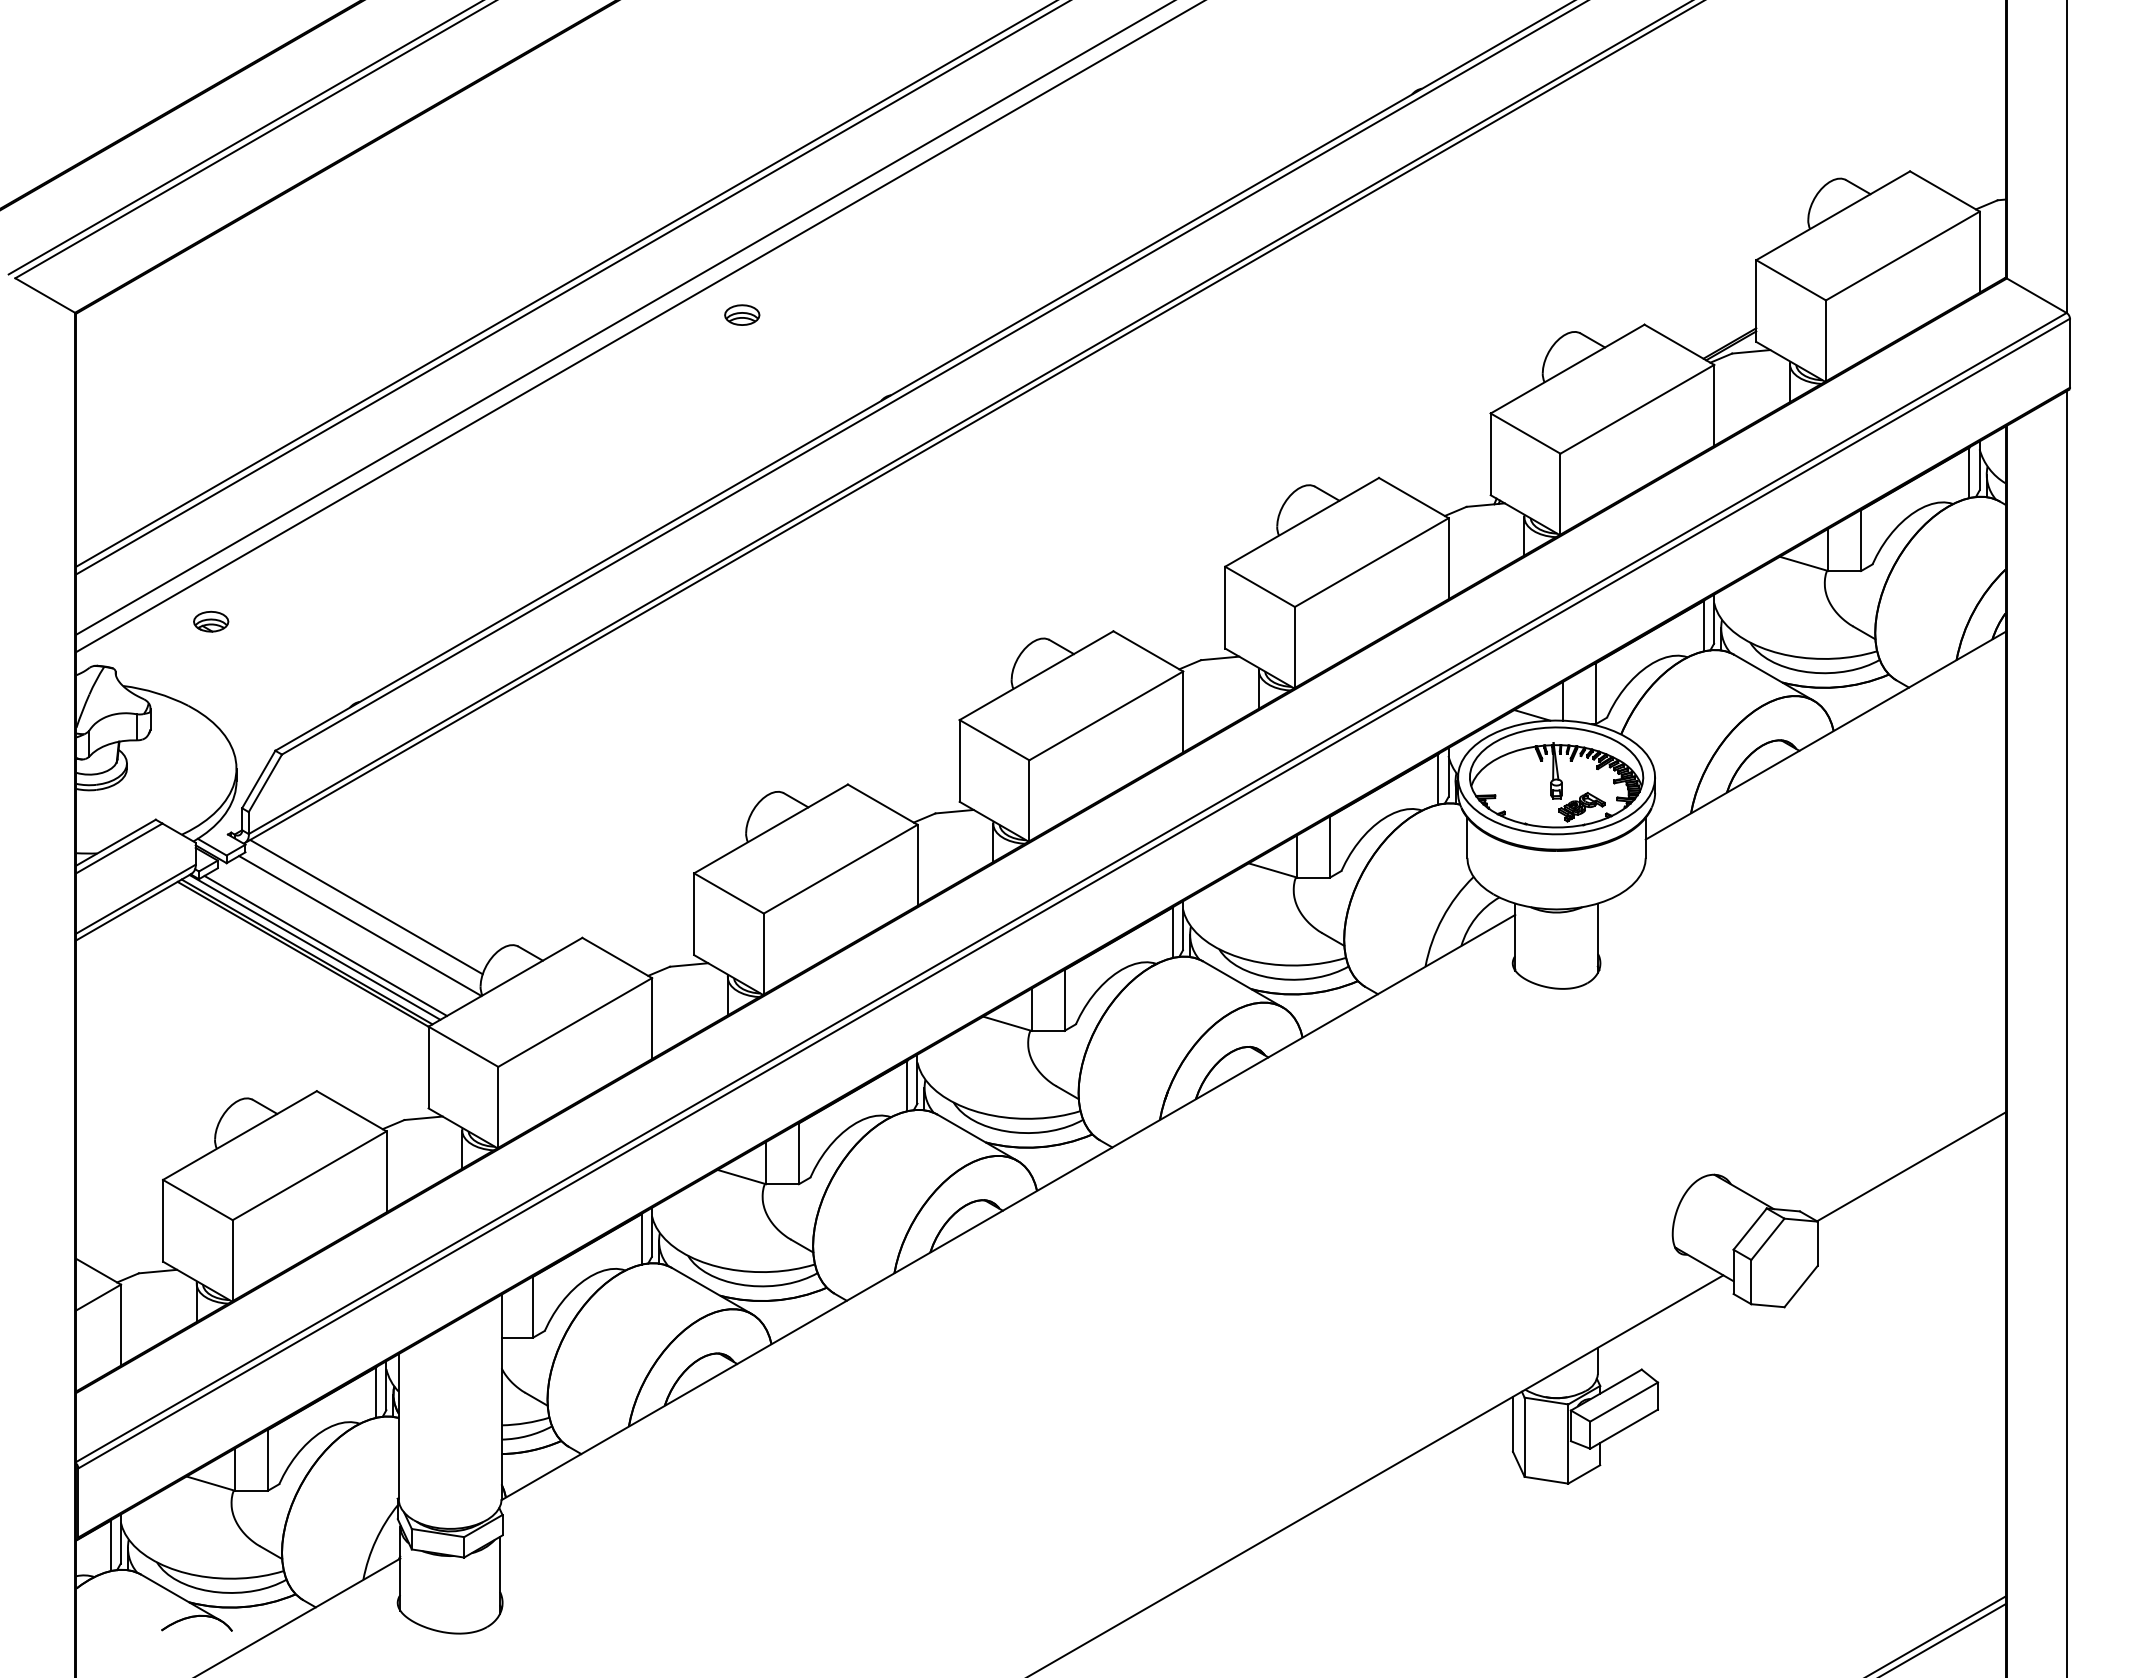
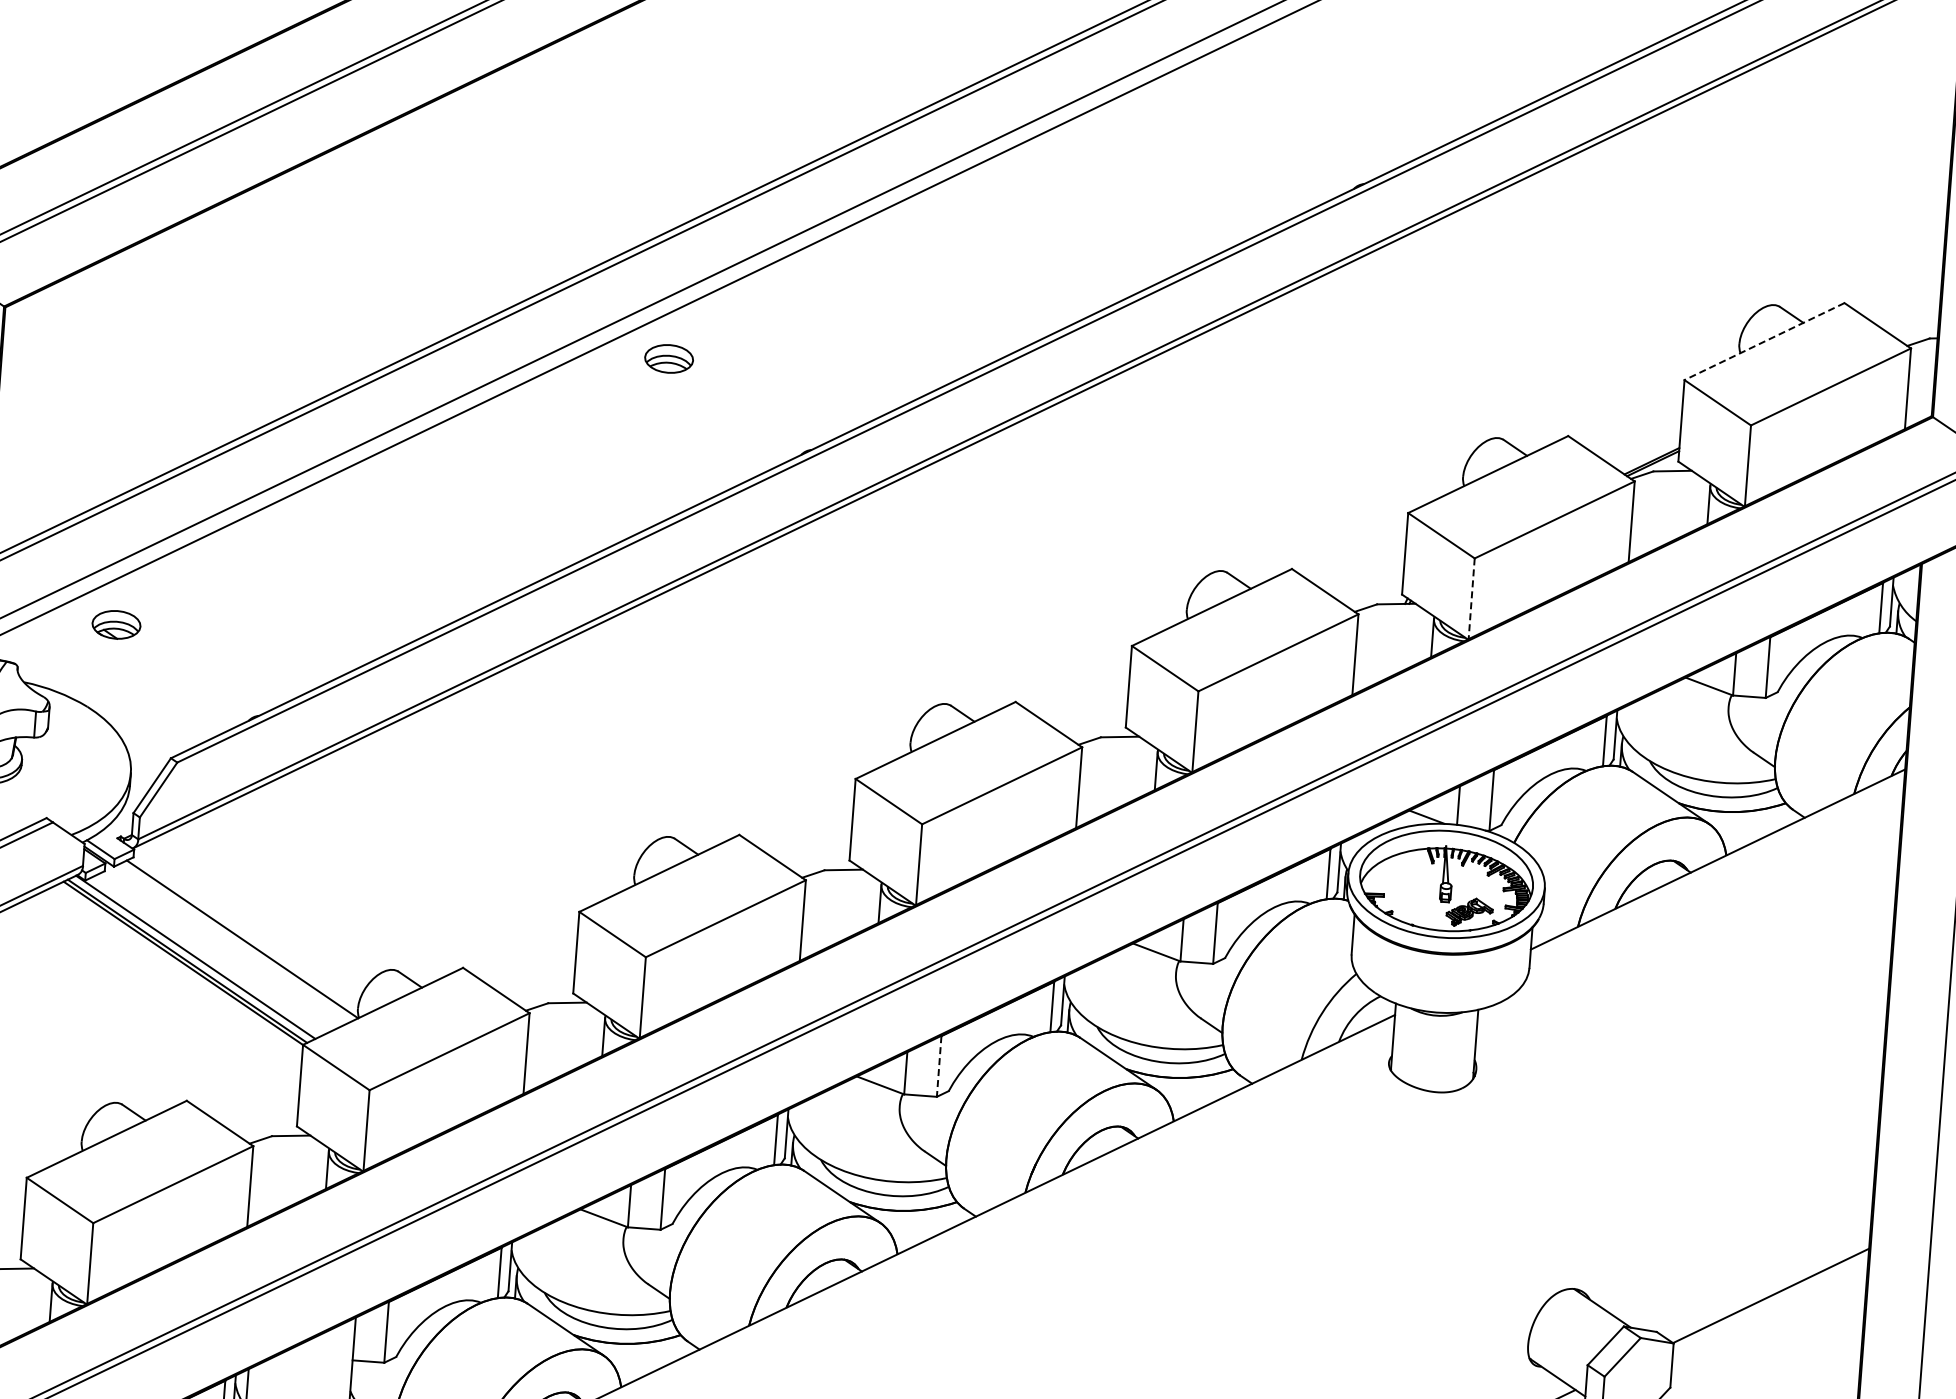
line: (1833, 215) -> (1764, 341), solid -> dashed
part: (742, 314) -> (669, 358), size x1.4
line: (1560, 494) -> (1471, 599), solid -> dashed
part: (211, 621) -> (116, 624), size x1.4
line: (366, 907) -> (250, 921), removed
line: (325, 945) -> (206, 956), removed
line: (1064, 1001) -> (939, 1067), solid -> dashed

